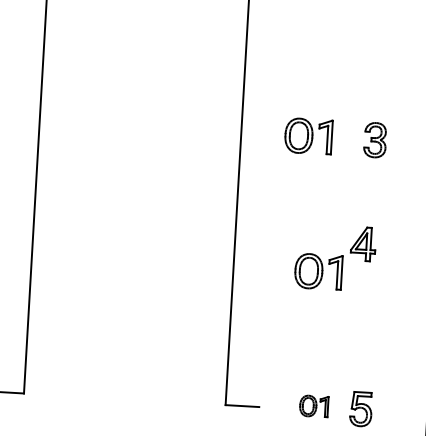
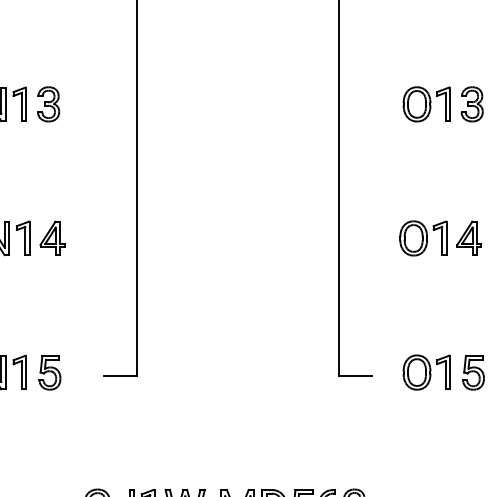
part: (308, 136) -> (426, 104), moved
part: (362, 243) -> (468, 237), moved
part: (313, 406) -> (426, 372), size x1.67

